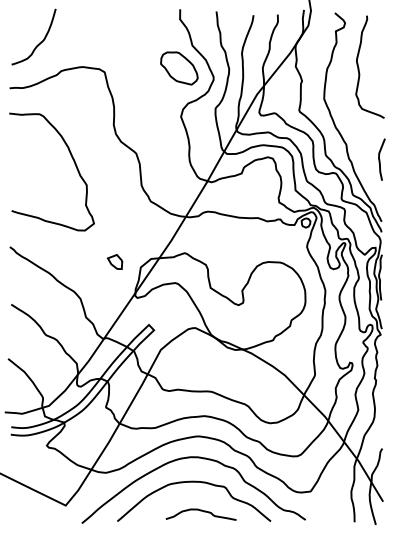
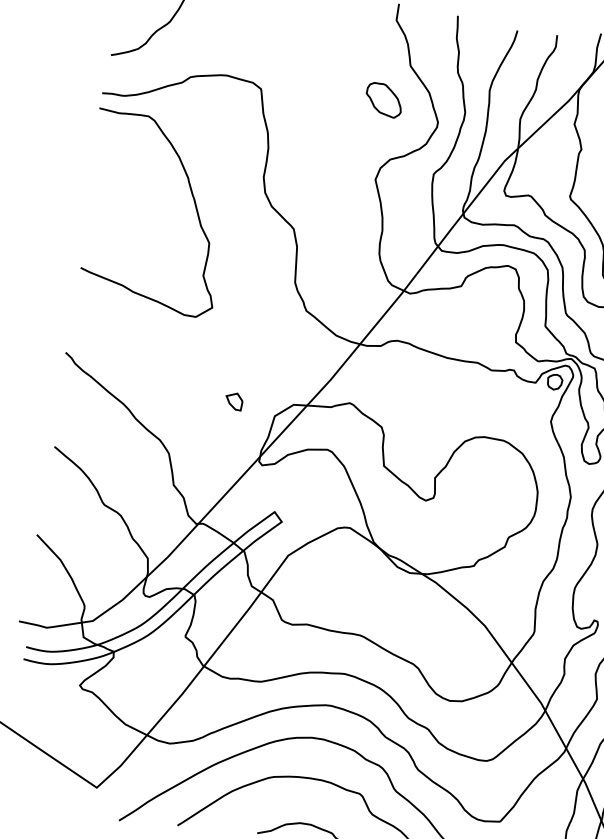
part: (179, 68) -> (384, 100), size x0.6
curve: (74, 164) -> (194, 206), moved
part: (115, 261) -> (234, 400), size x0.7

